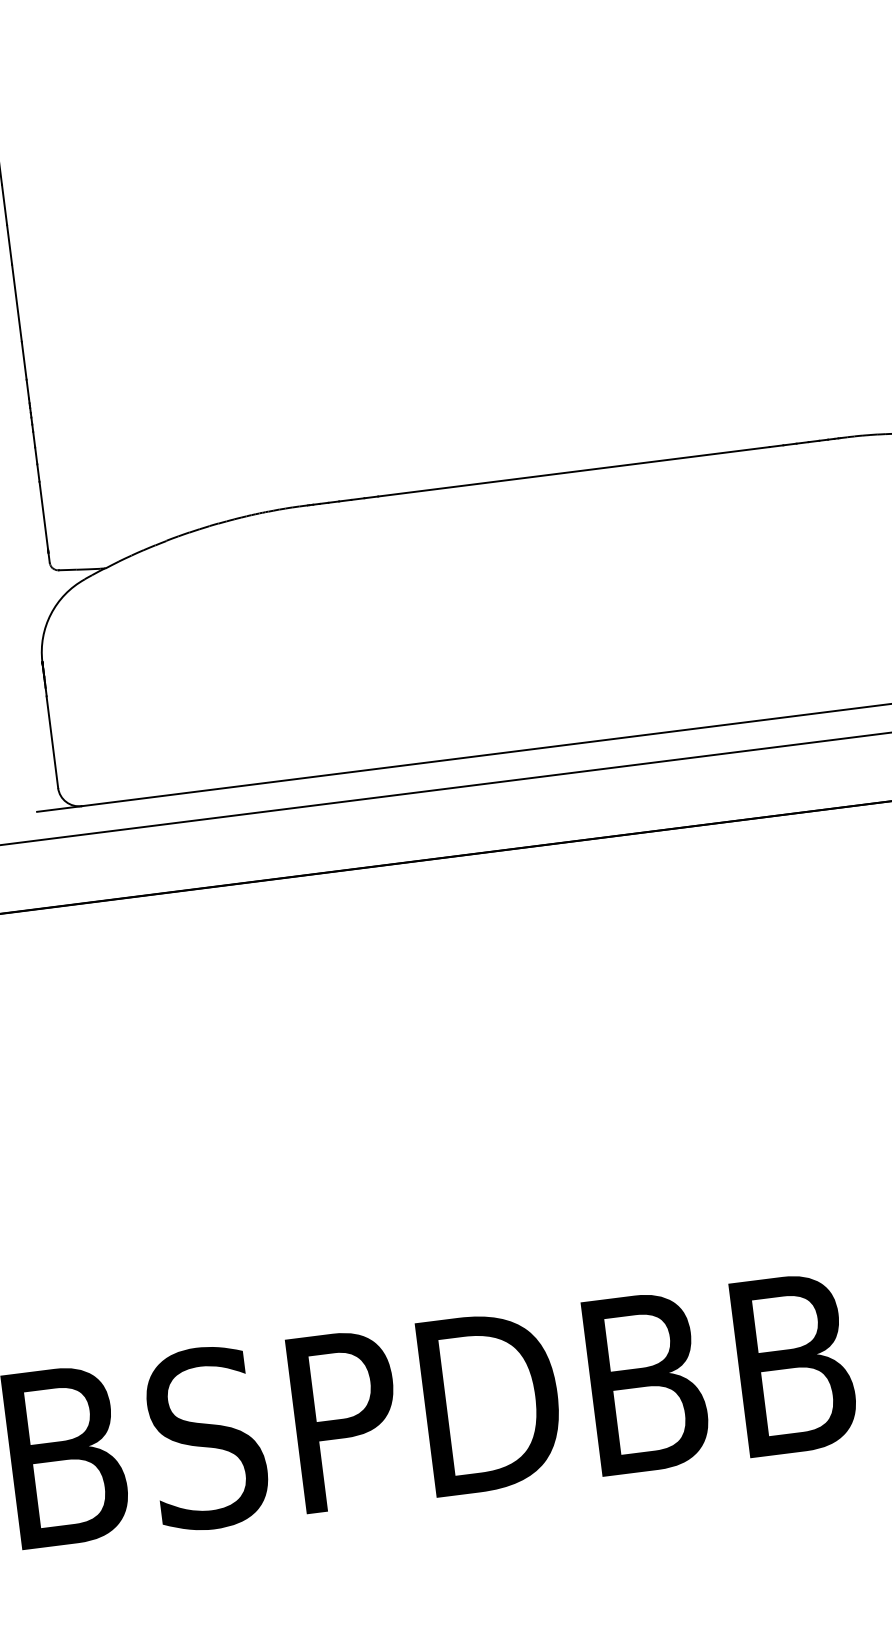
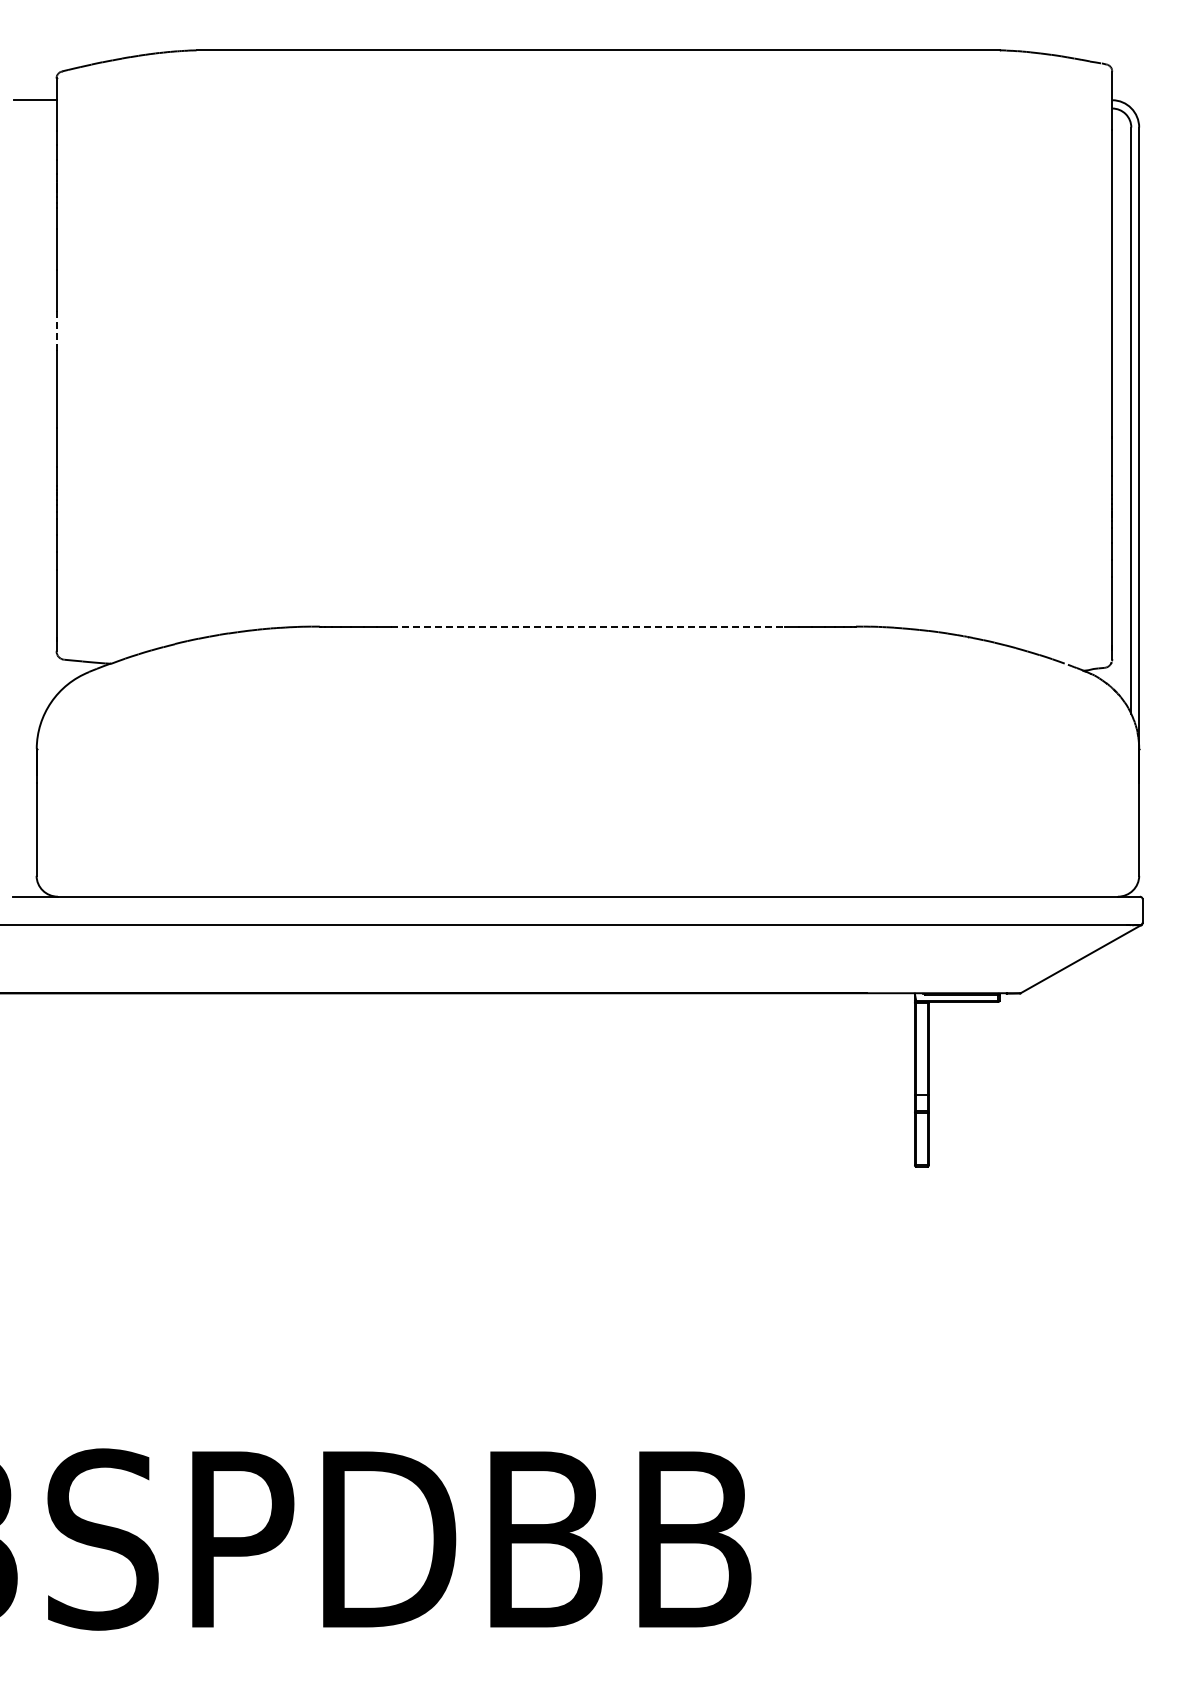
line: (9, 244) -> (56, 330), solid -> dashed
line: (574, 471) -> (588, 626), solid -> dashed

